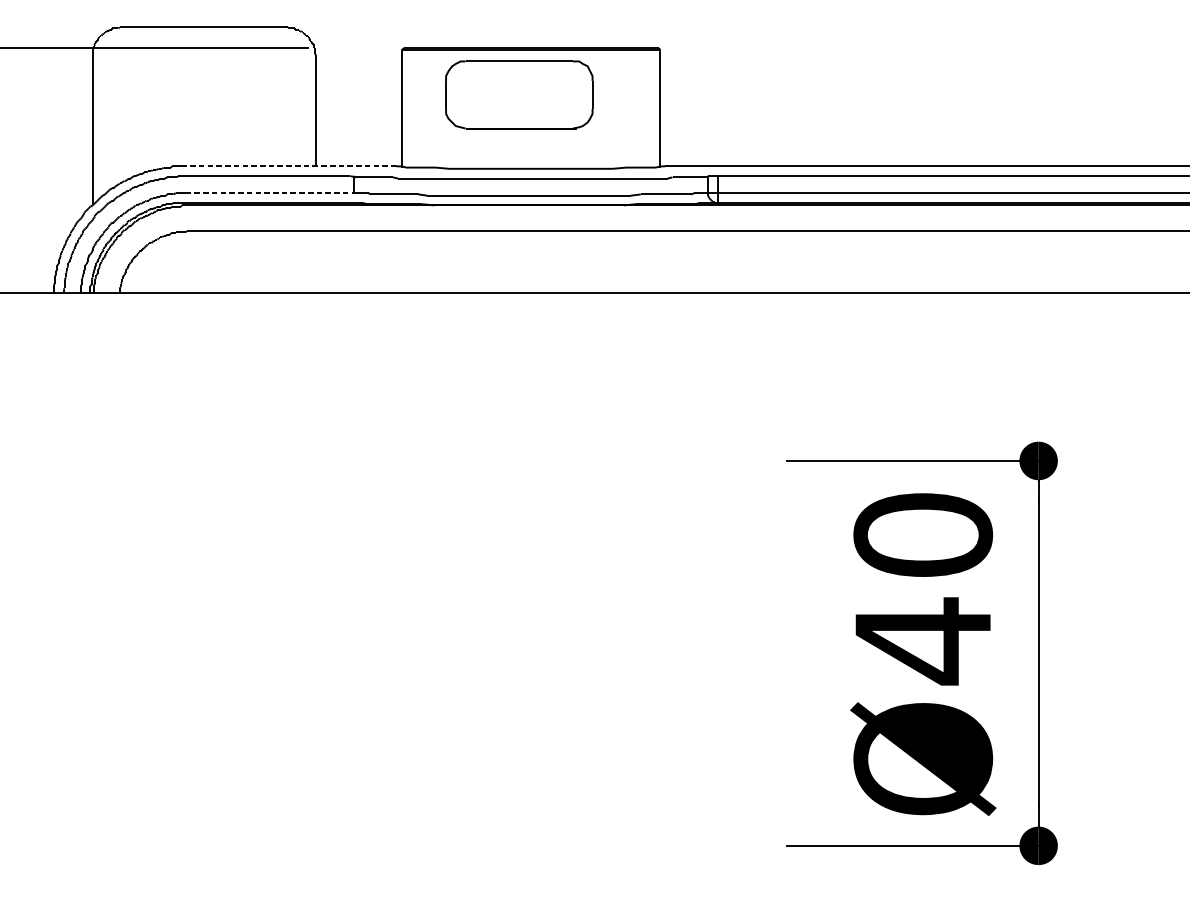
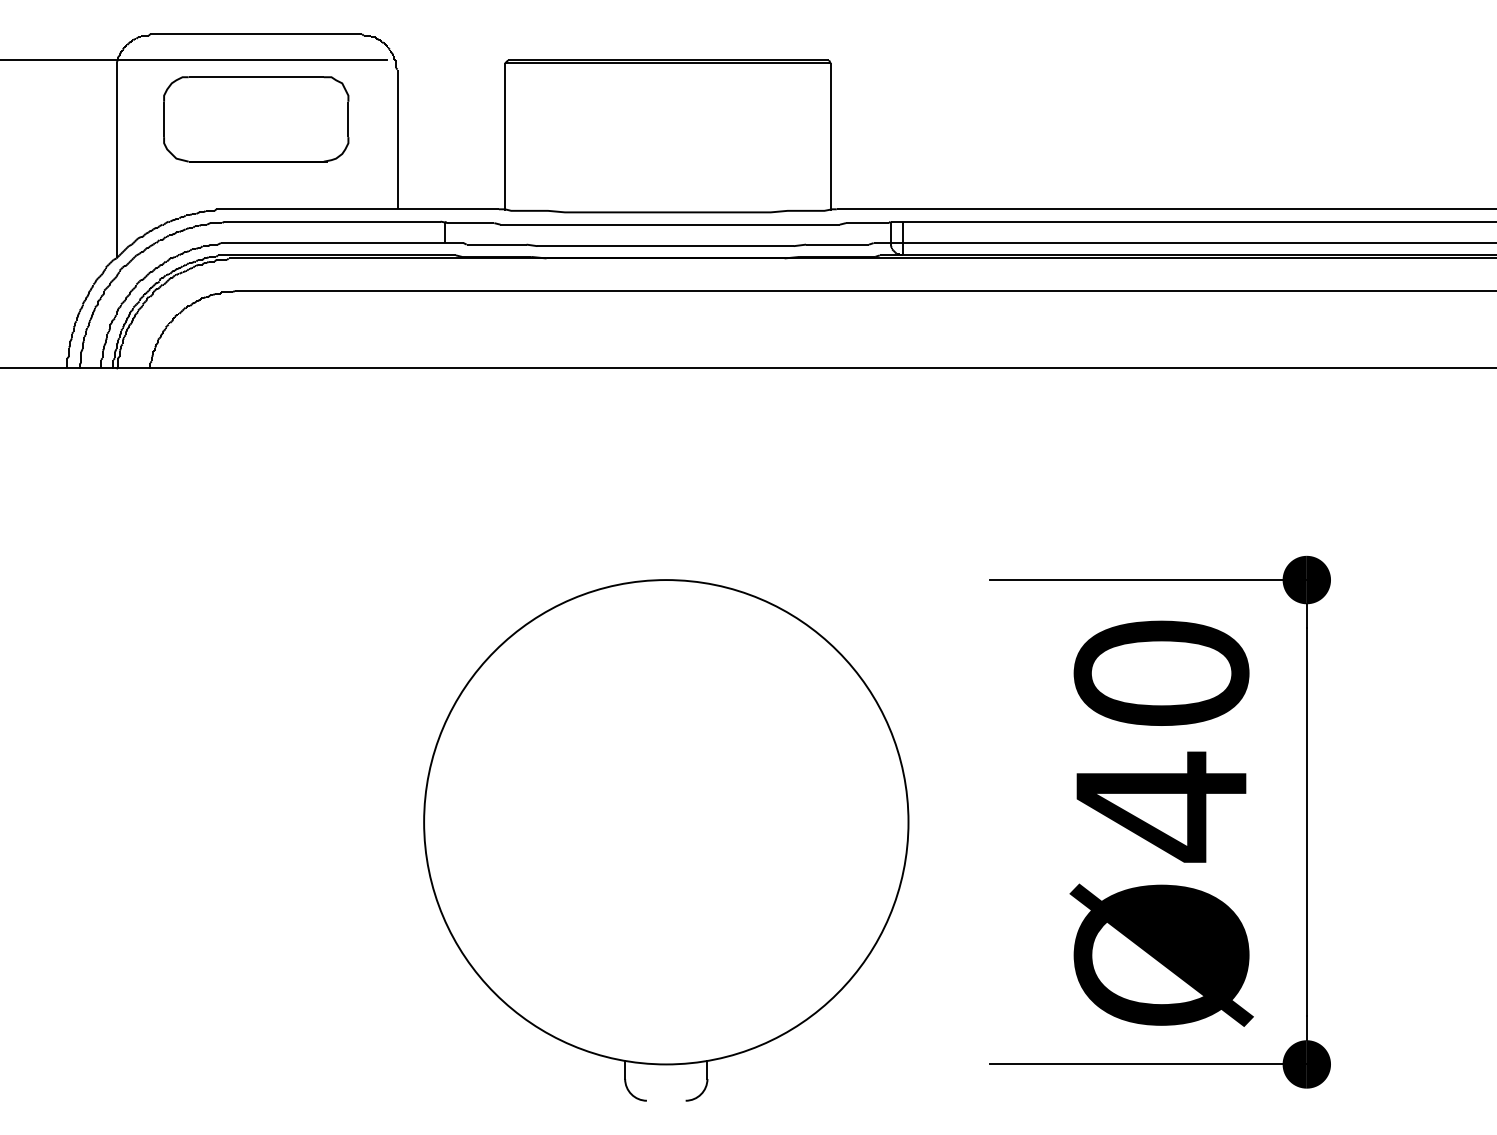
part: (519, 95) -> (256, 119), moved
line: (291, 166) -> (366, 209), dashed -> solid
line: (270, 193) -> (339, 243), dashed -> solid
part: (529, 667) -> (666, 840), added

